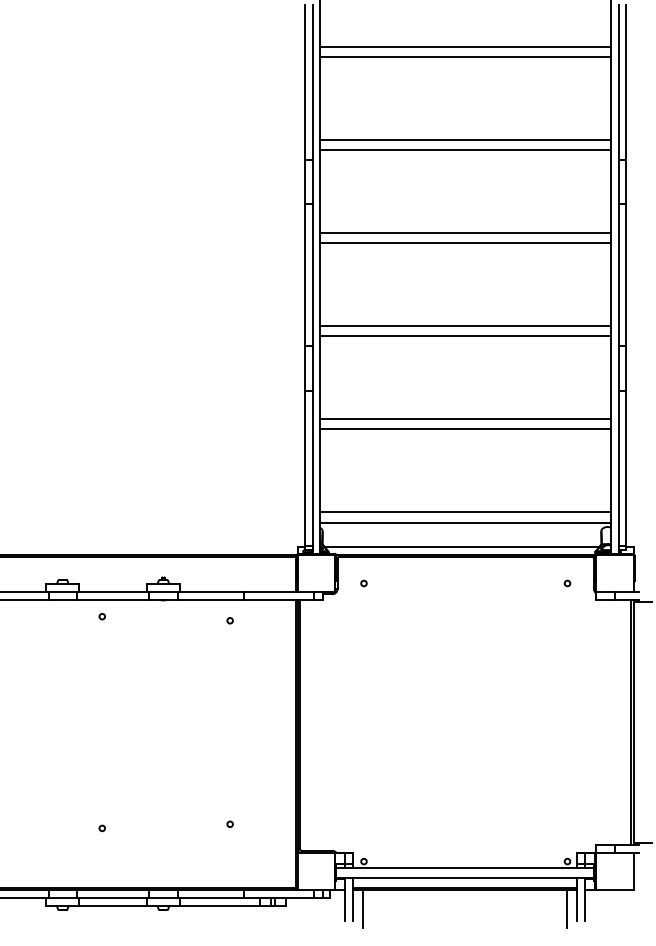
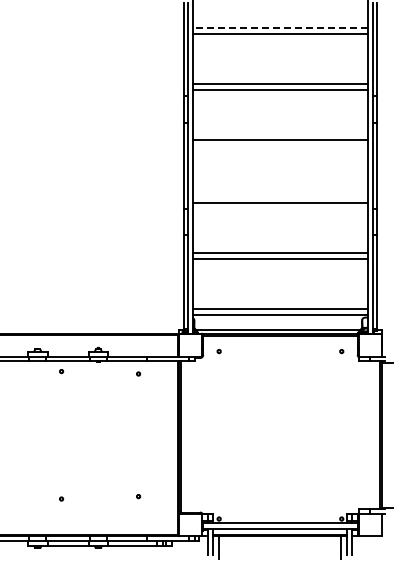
line: (465, 47) -> (280, 28), solid -> dashed
line: (465, 243) -> (280, 146), removed
line: (465, 326) -> (280, 196), removed

